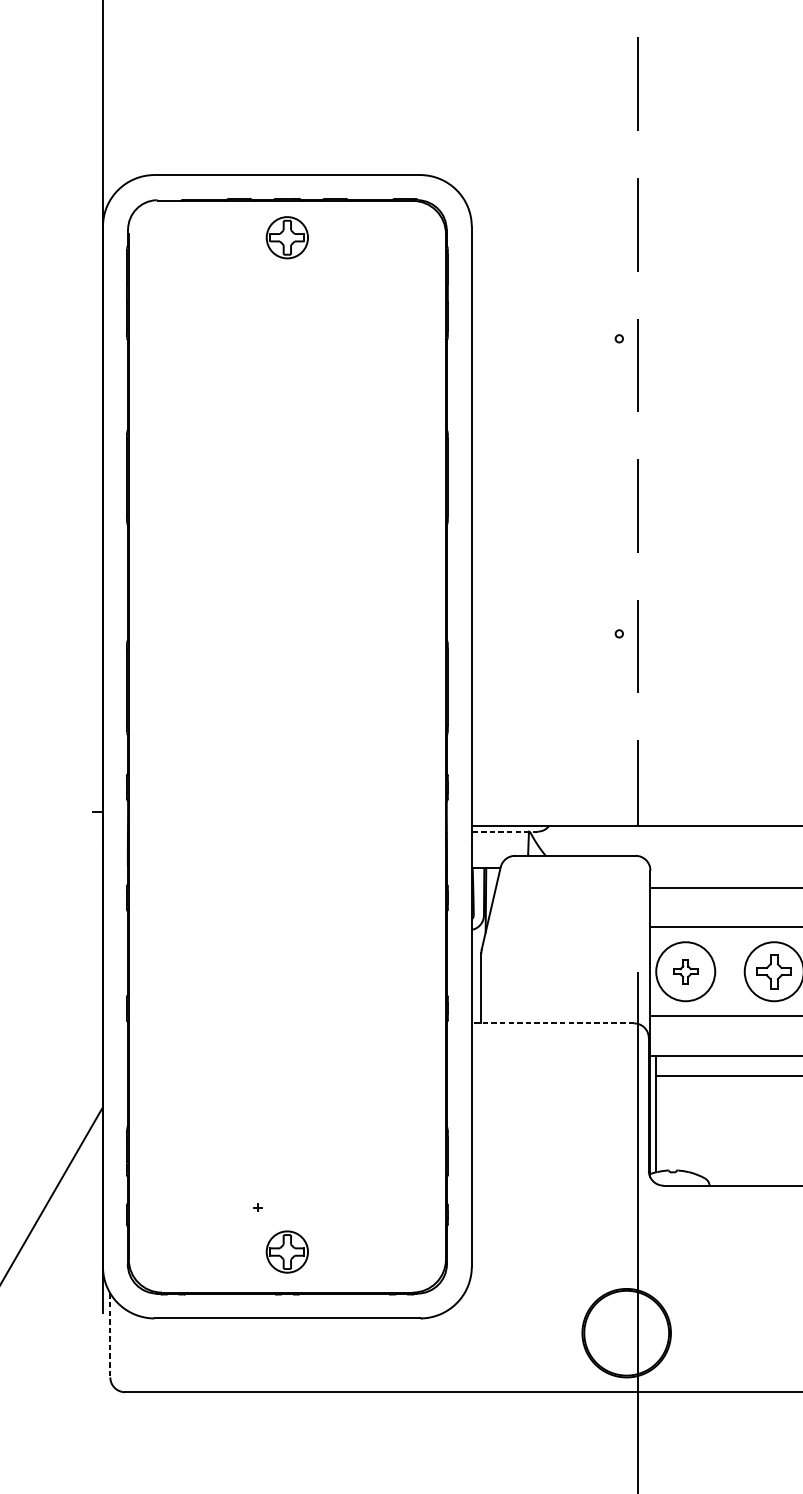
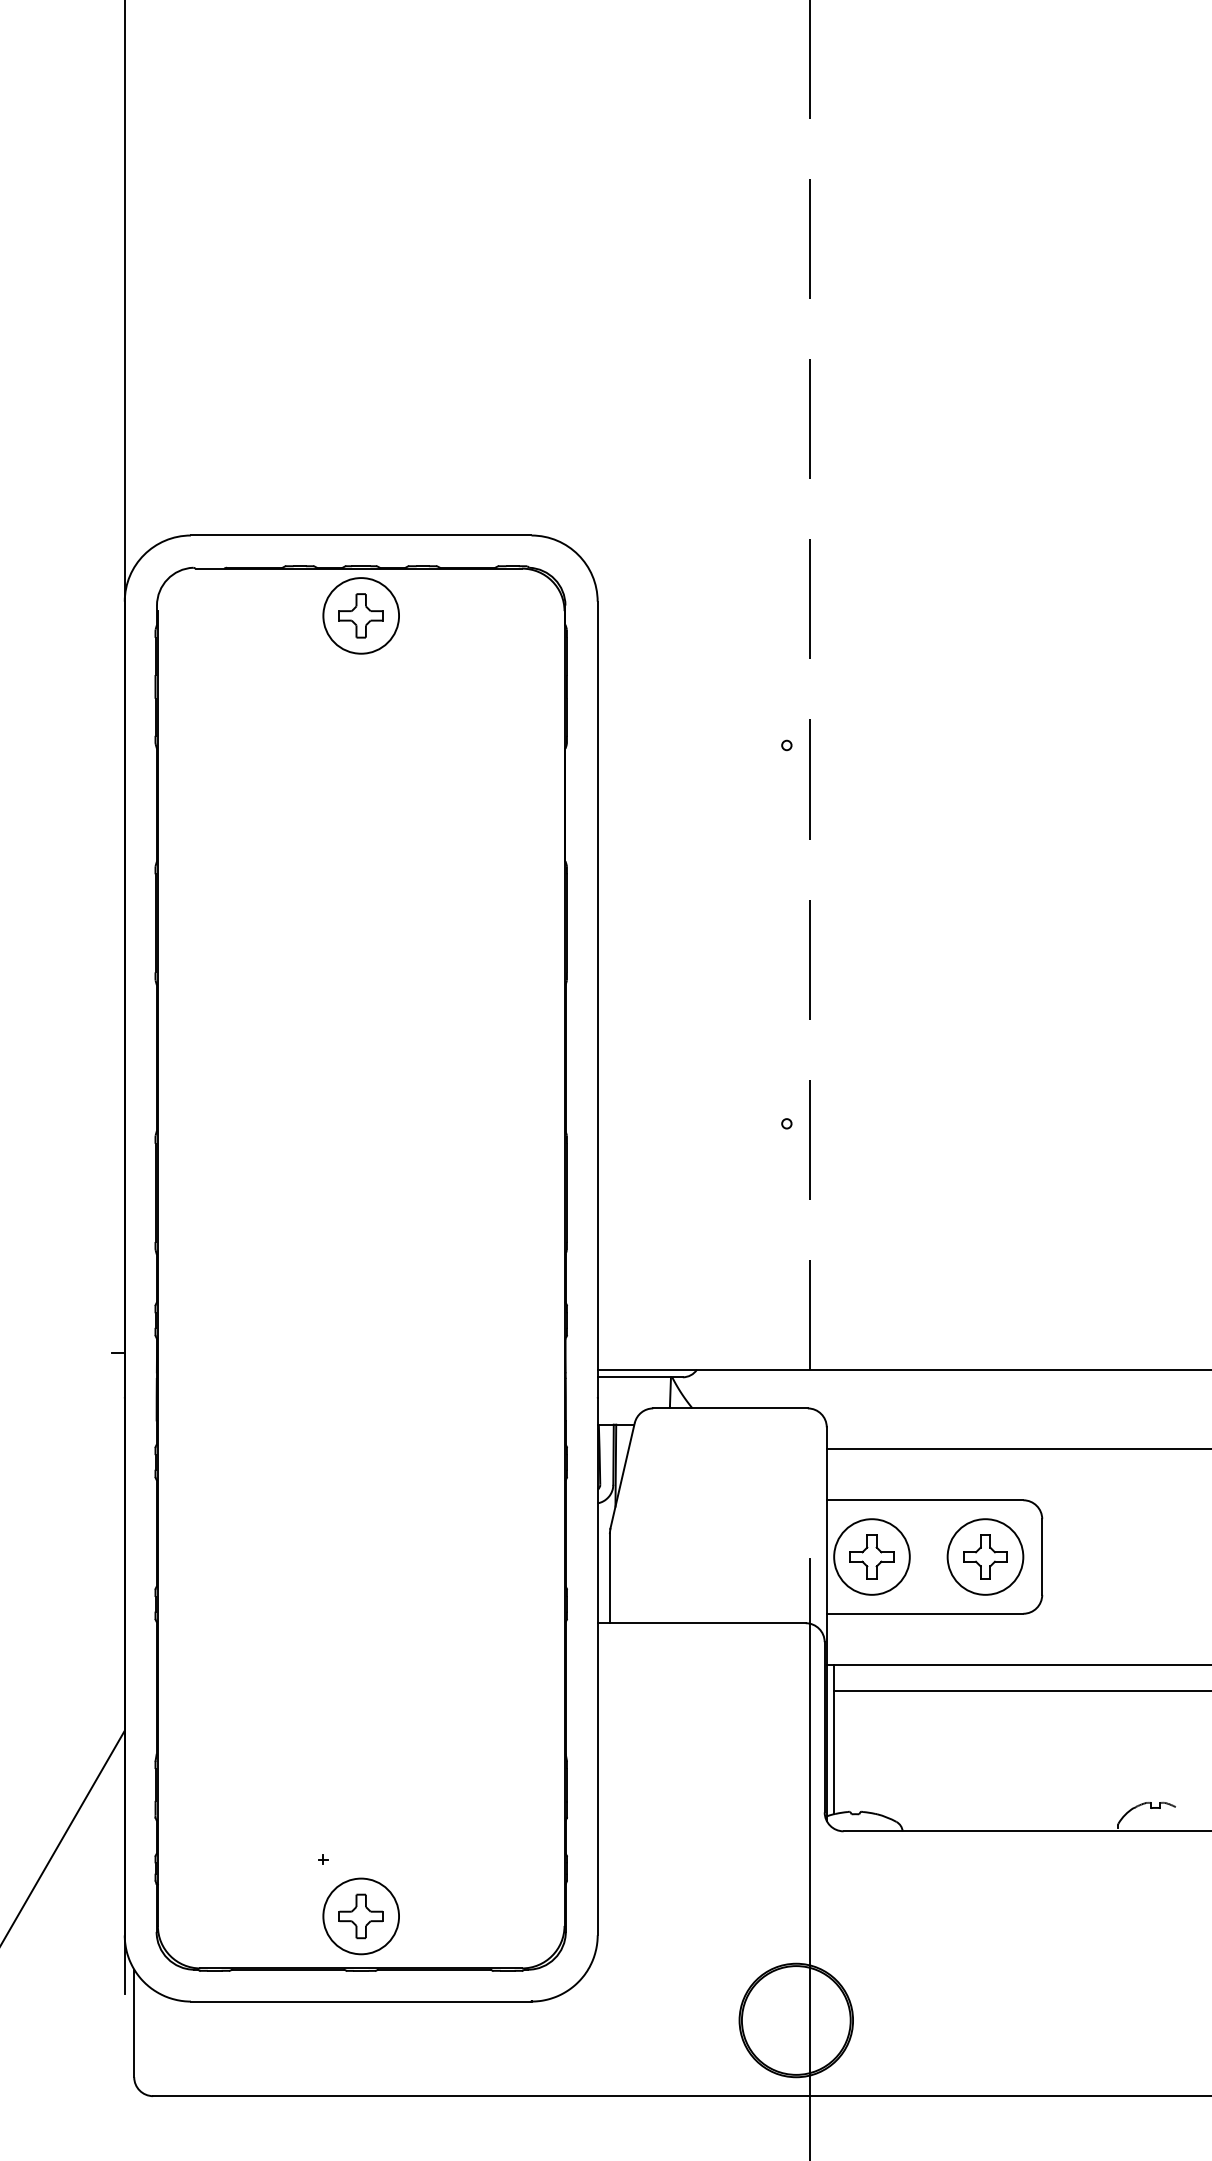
circle: (287, 237) -> (361, 615), size x1.43
line: (505, 831) -> (640, 1377), dashed -> solid
part: (685, 971) -> (871, 1556), size x1.43
line: (552, 1023) -> (701, 1623), dashed -> solid
circle: (287, 1252) -> (361, 1916), size x1.43
line: (110, 1335) -> (134, 2023), dashed -> solid

